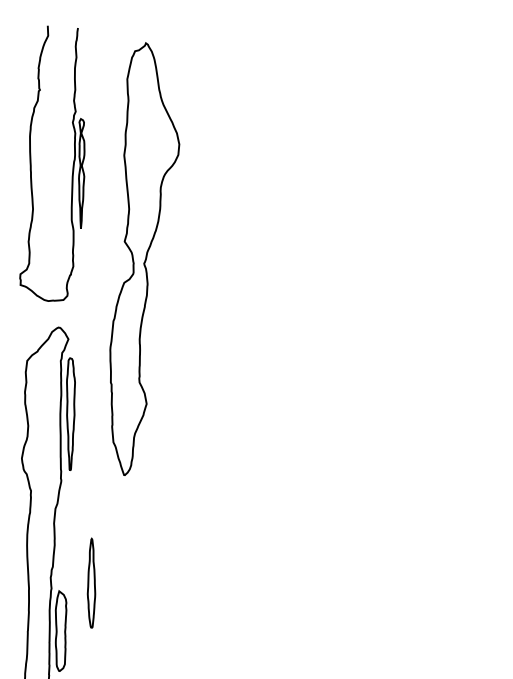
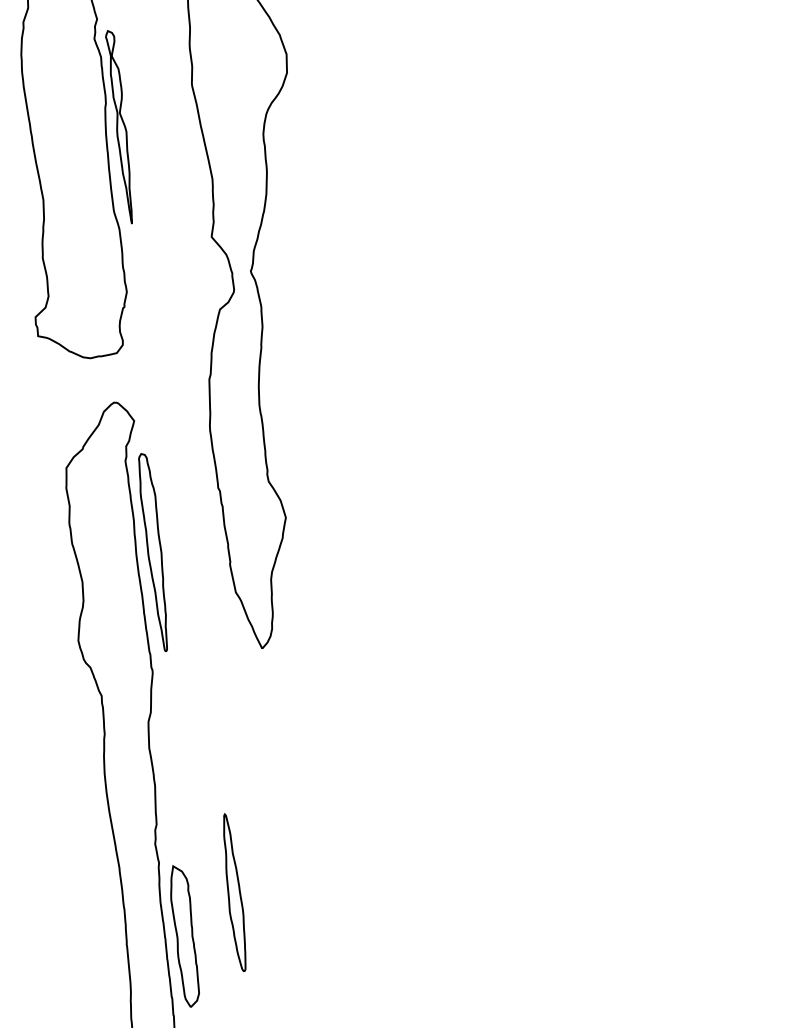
part: (91, 582) -> (233, 891), moved

